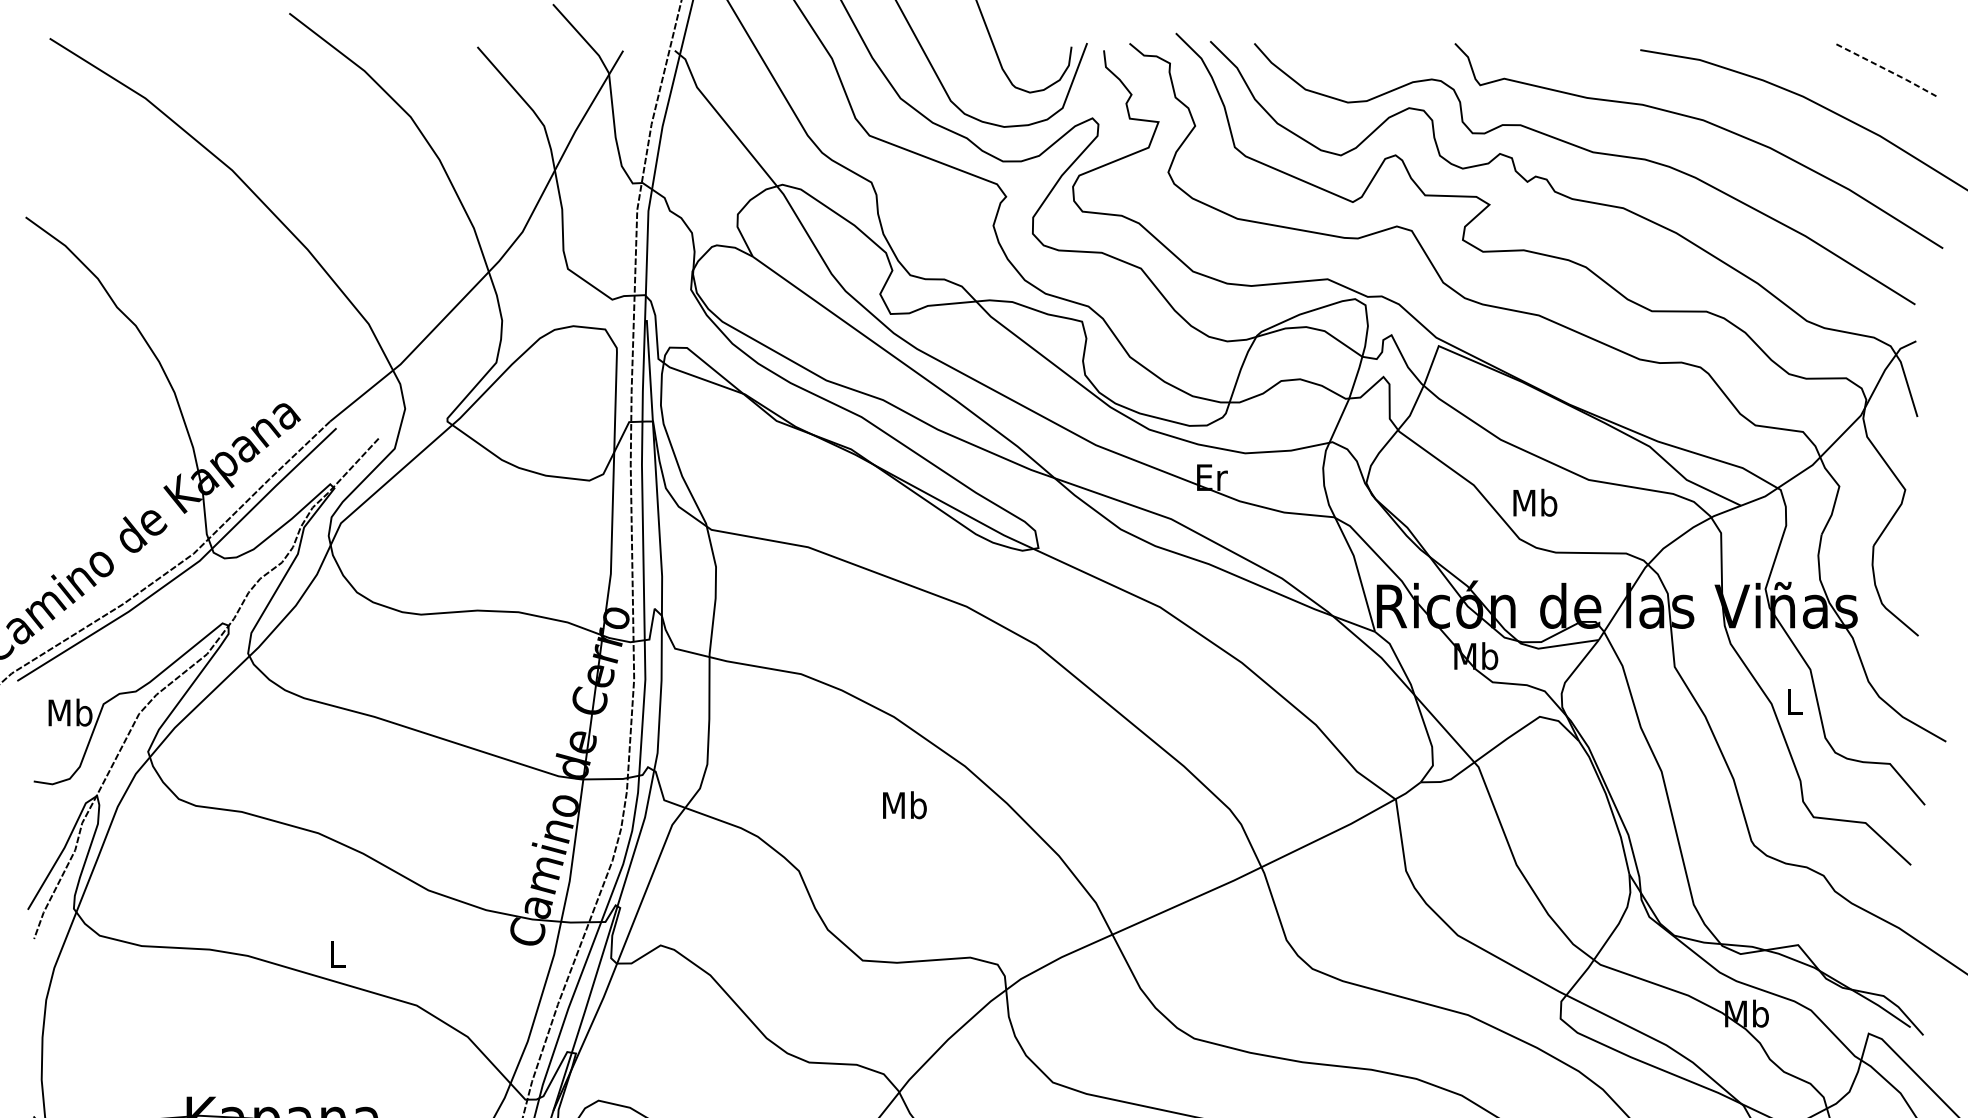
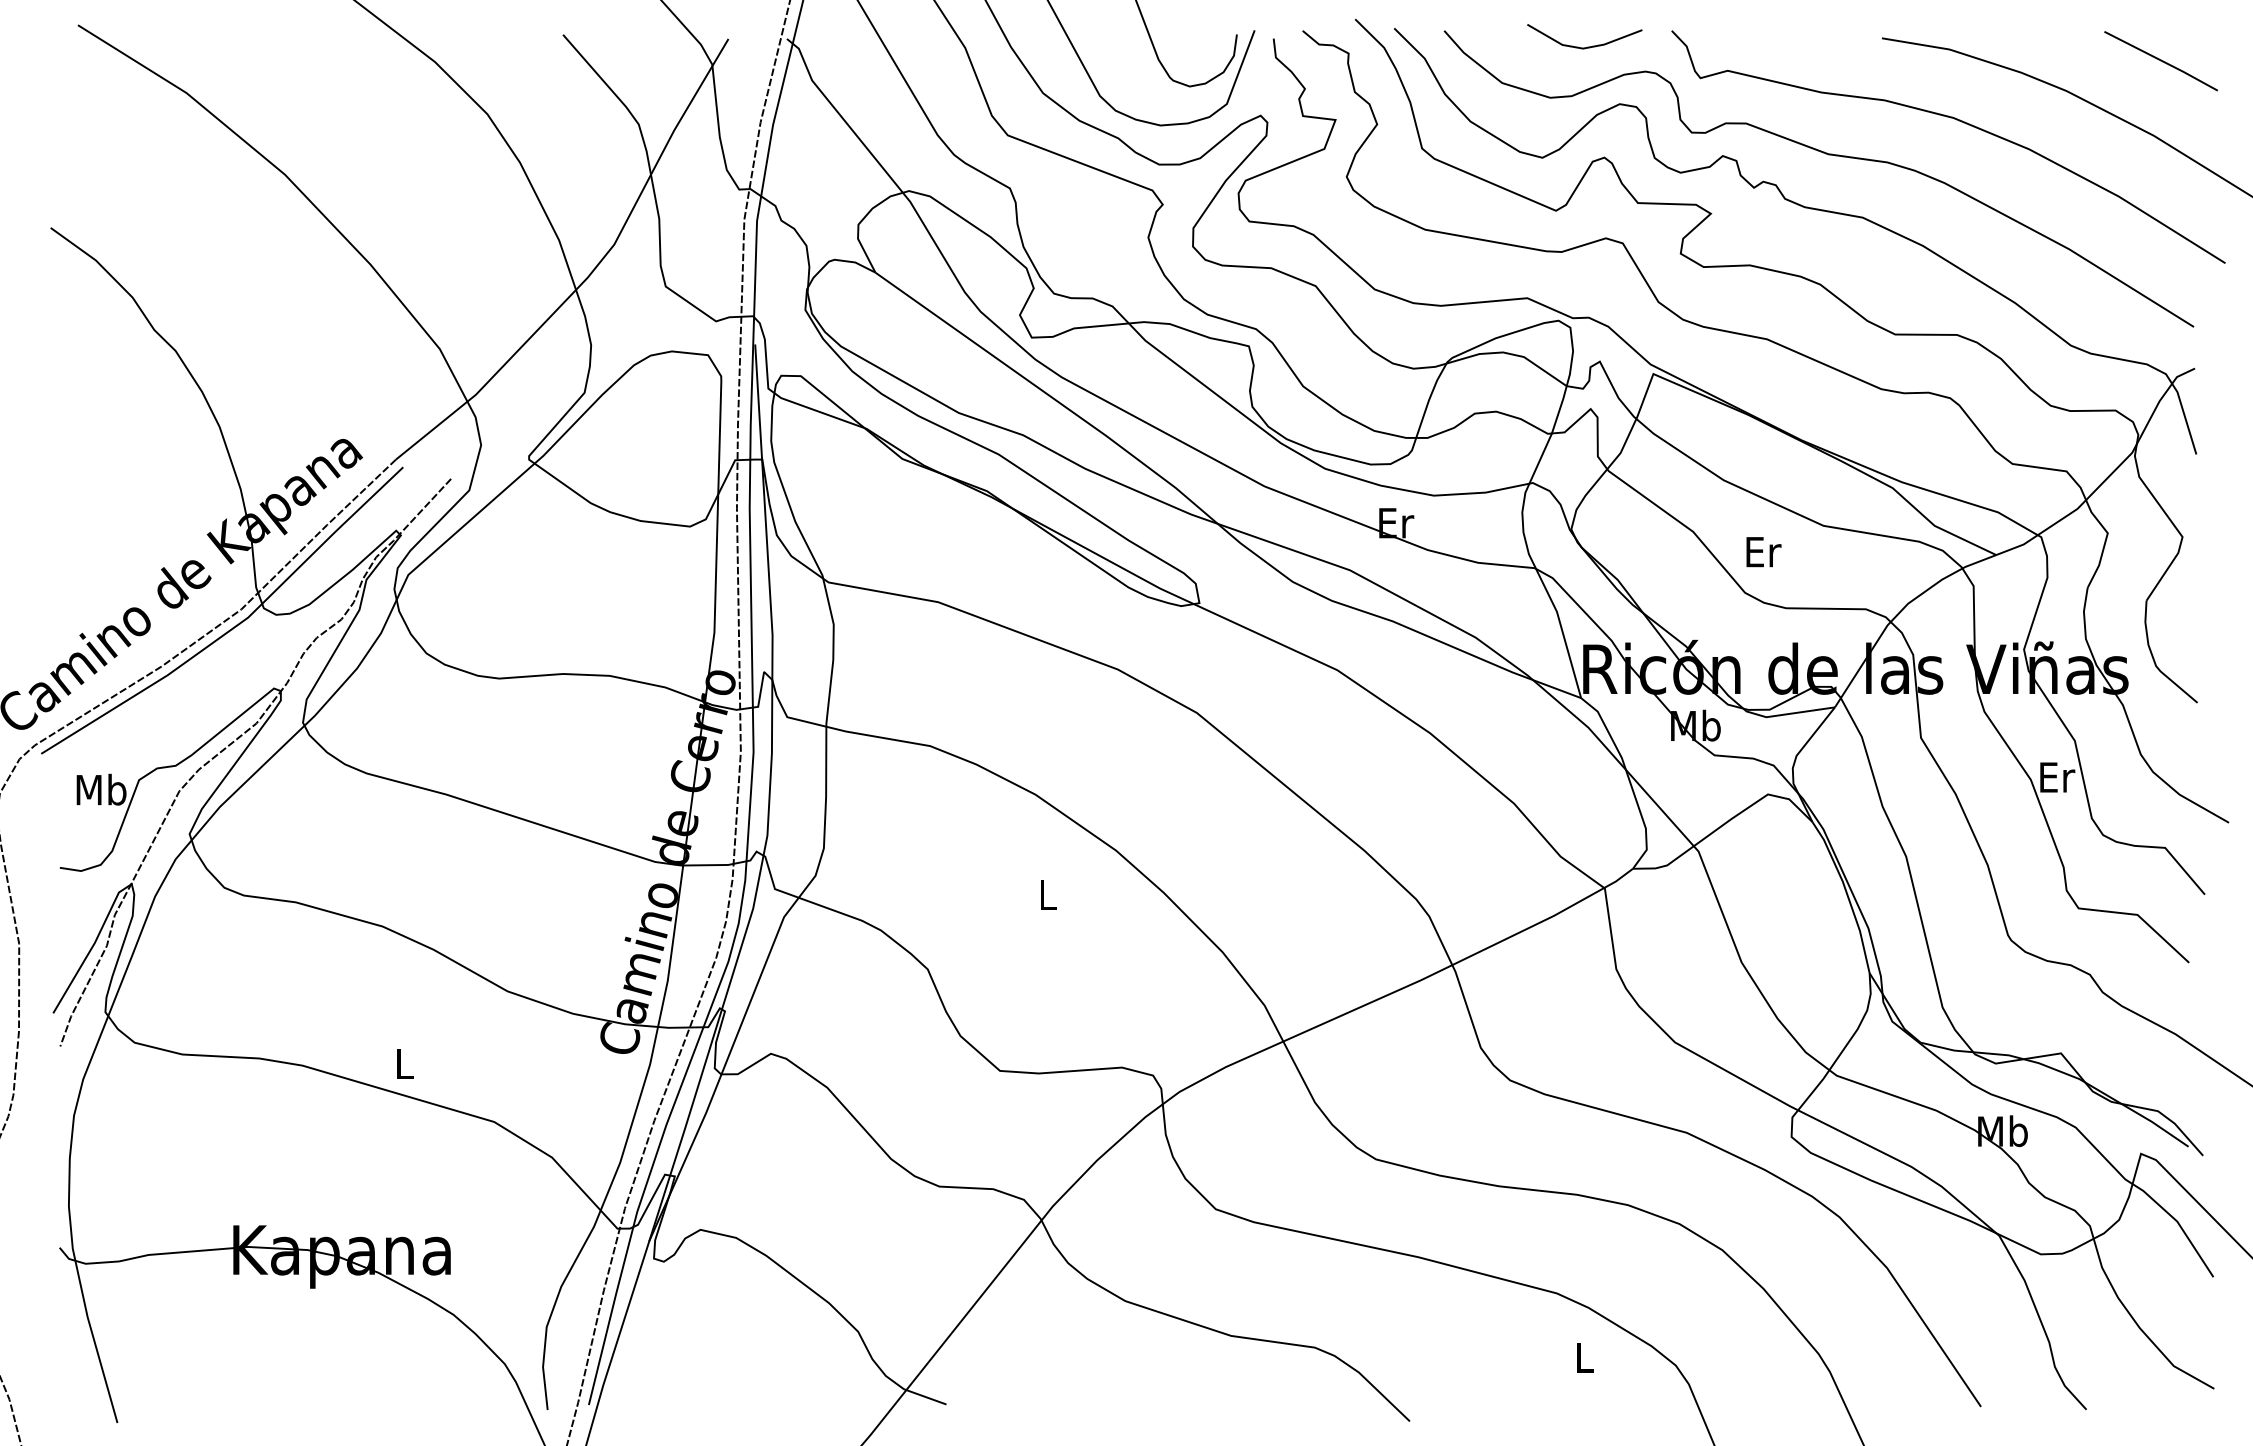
line: (1380, 57) -> (1587, 46), added
line: (1887, 70) -> (2162, 61), dashed -> solid
text: (1534, 502) -> (1762, 551), Mb -> Er
text: (1795, 701) -> (2057, 777), L -> Er
text: (904, 805) -> (1047, 894), Mb -> L

